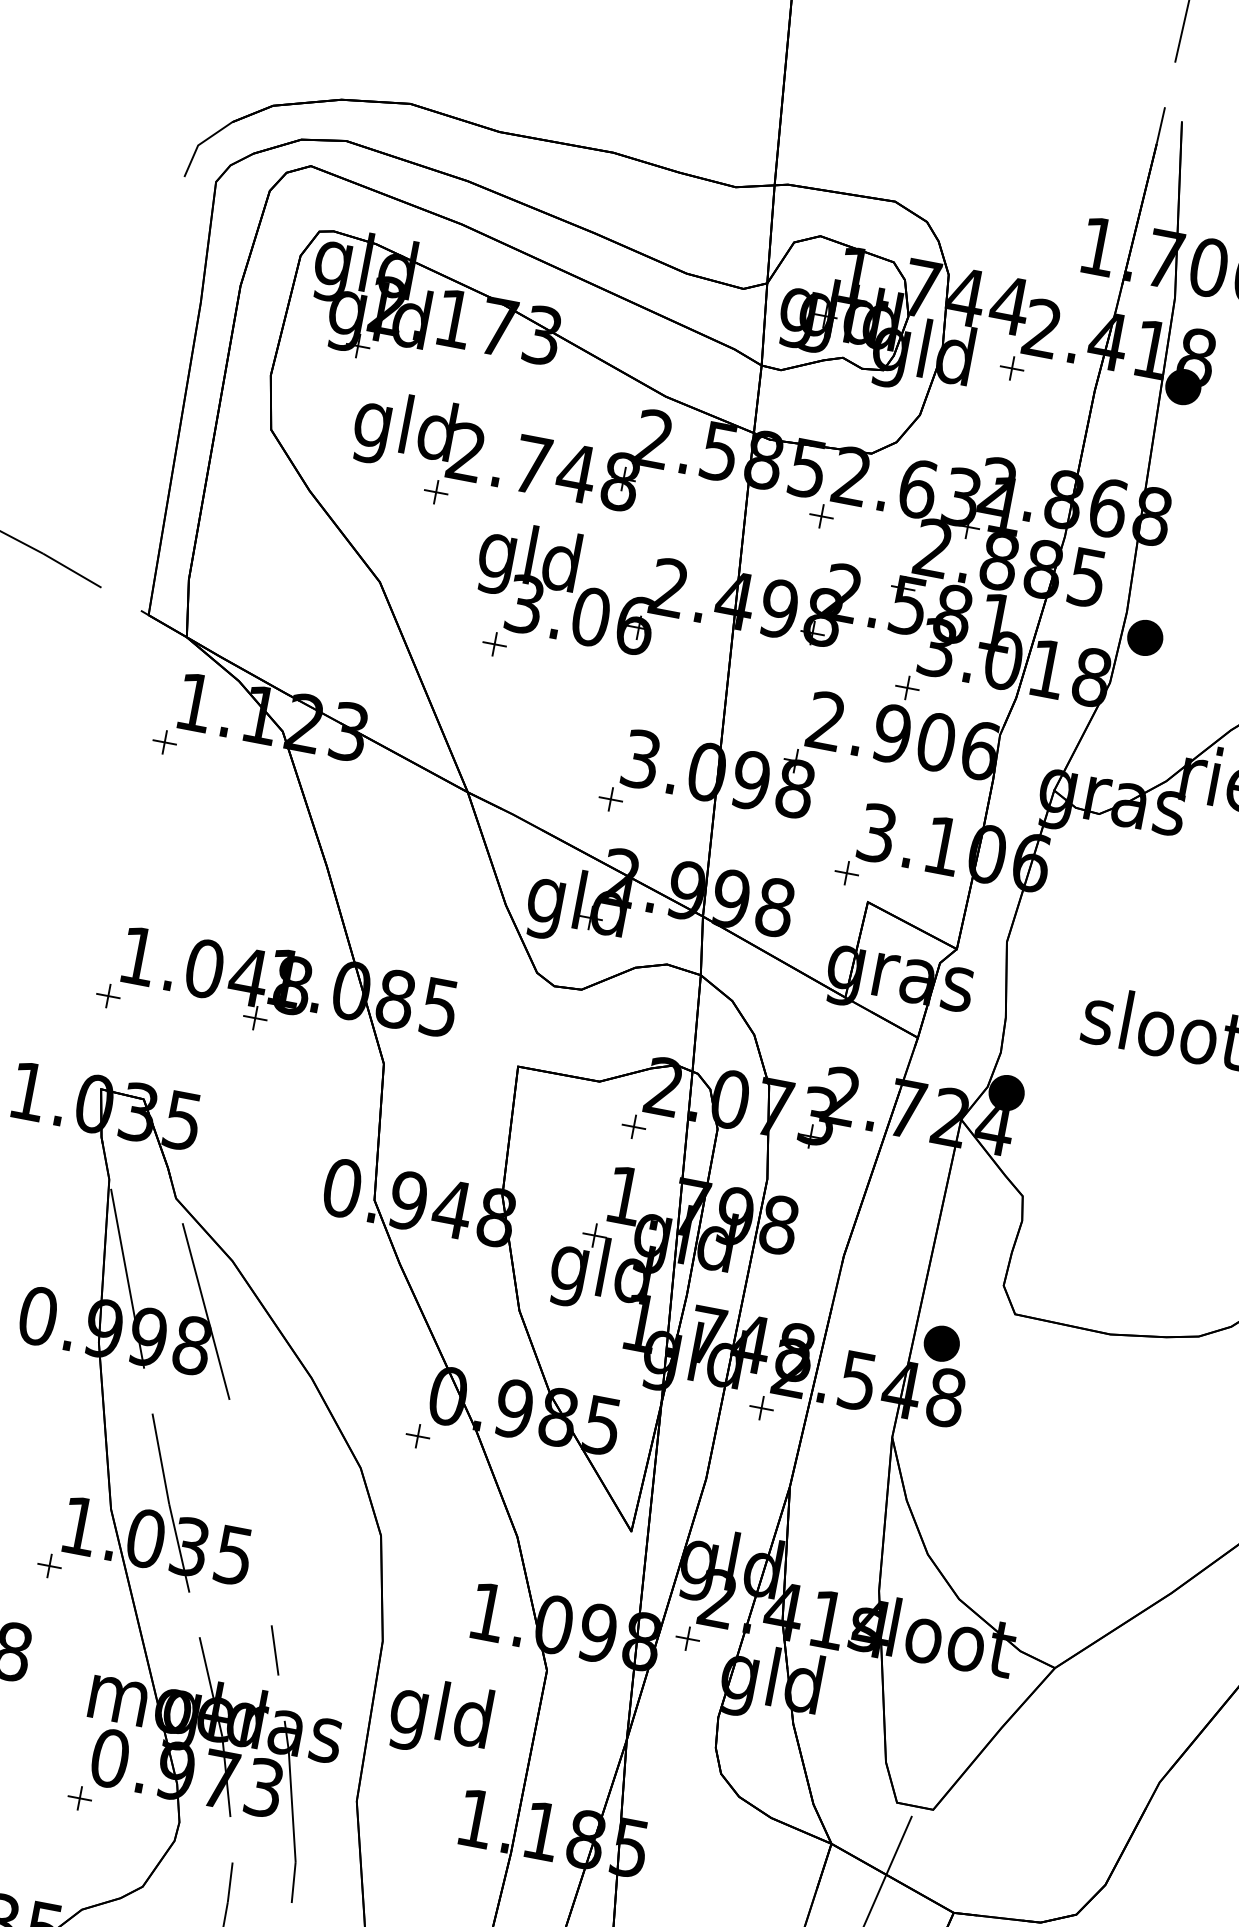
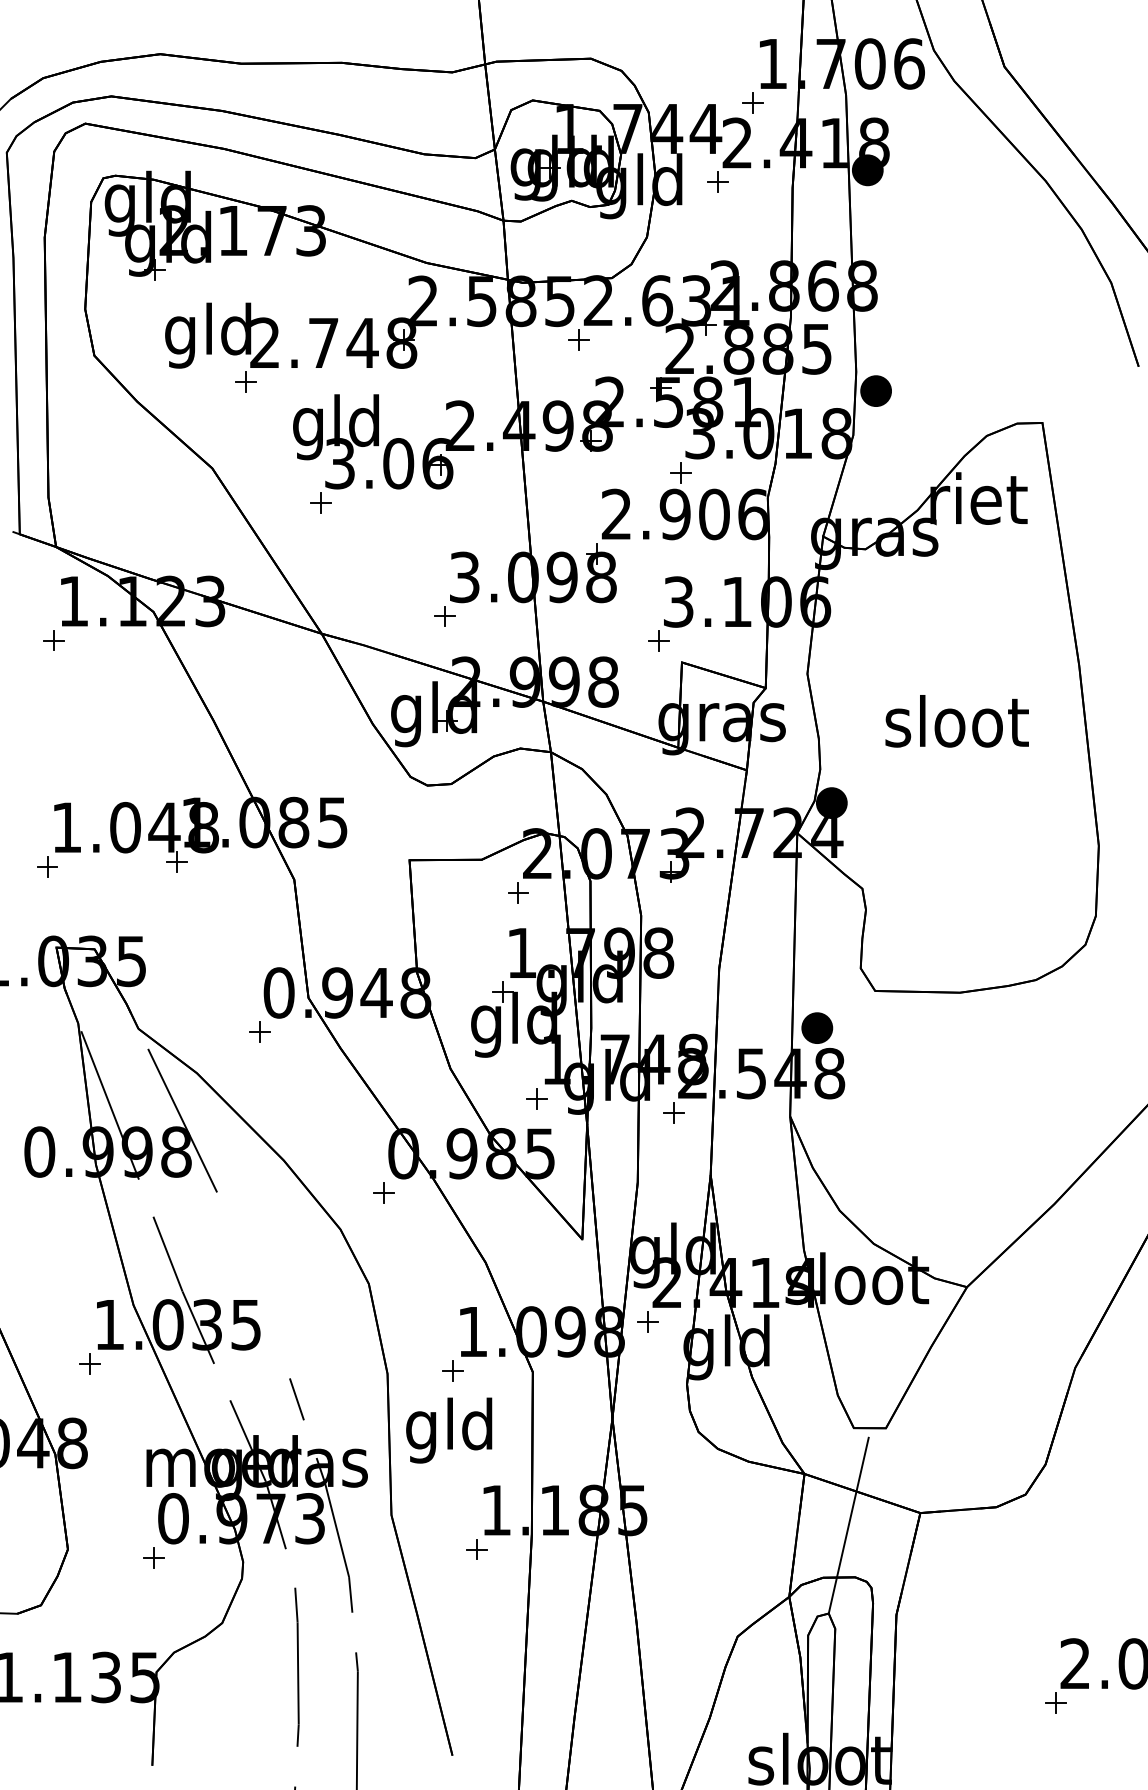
part: (1067, 285) -> (752, 102), added
part: (312, 1227) -> (259, 1031), added
part: (610, 1362) -> (536, 1098), added
part: (456, 1651) -> (452, 1370), added
part: (445, 1858) -> (476, 1549), added

